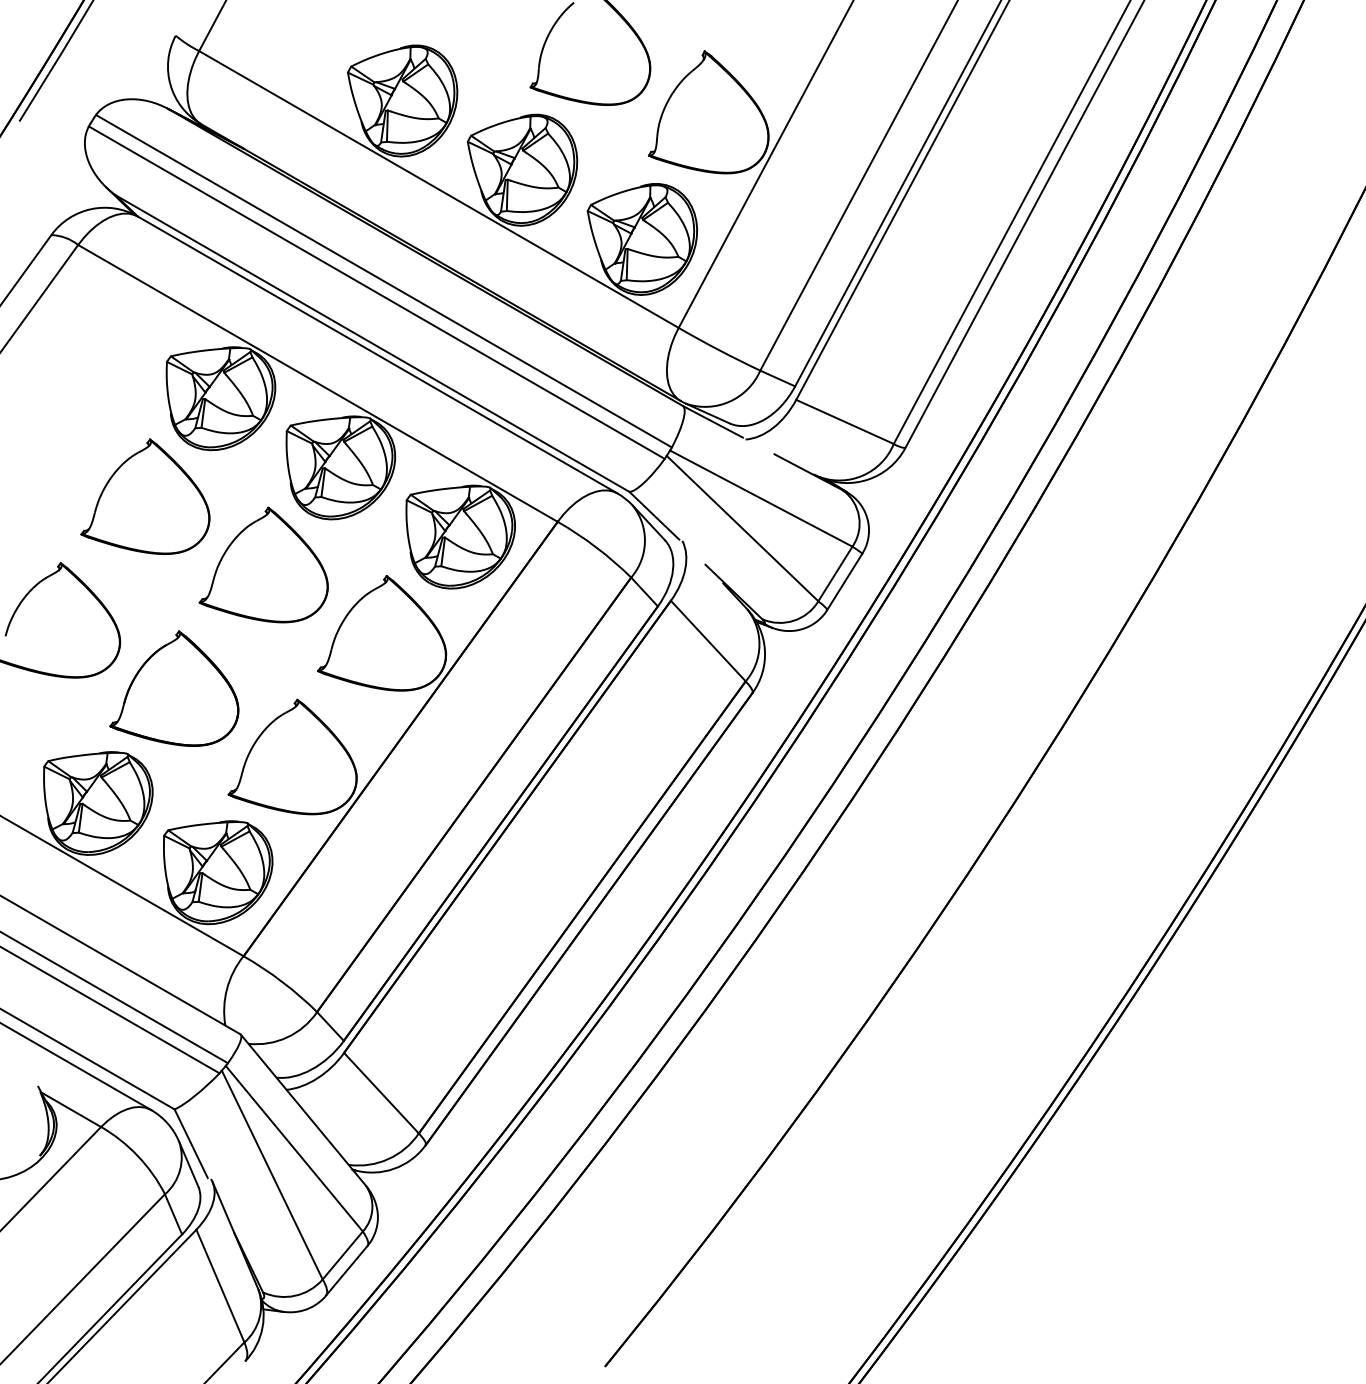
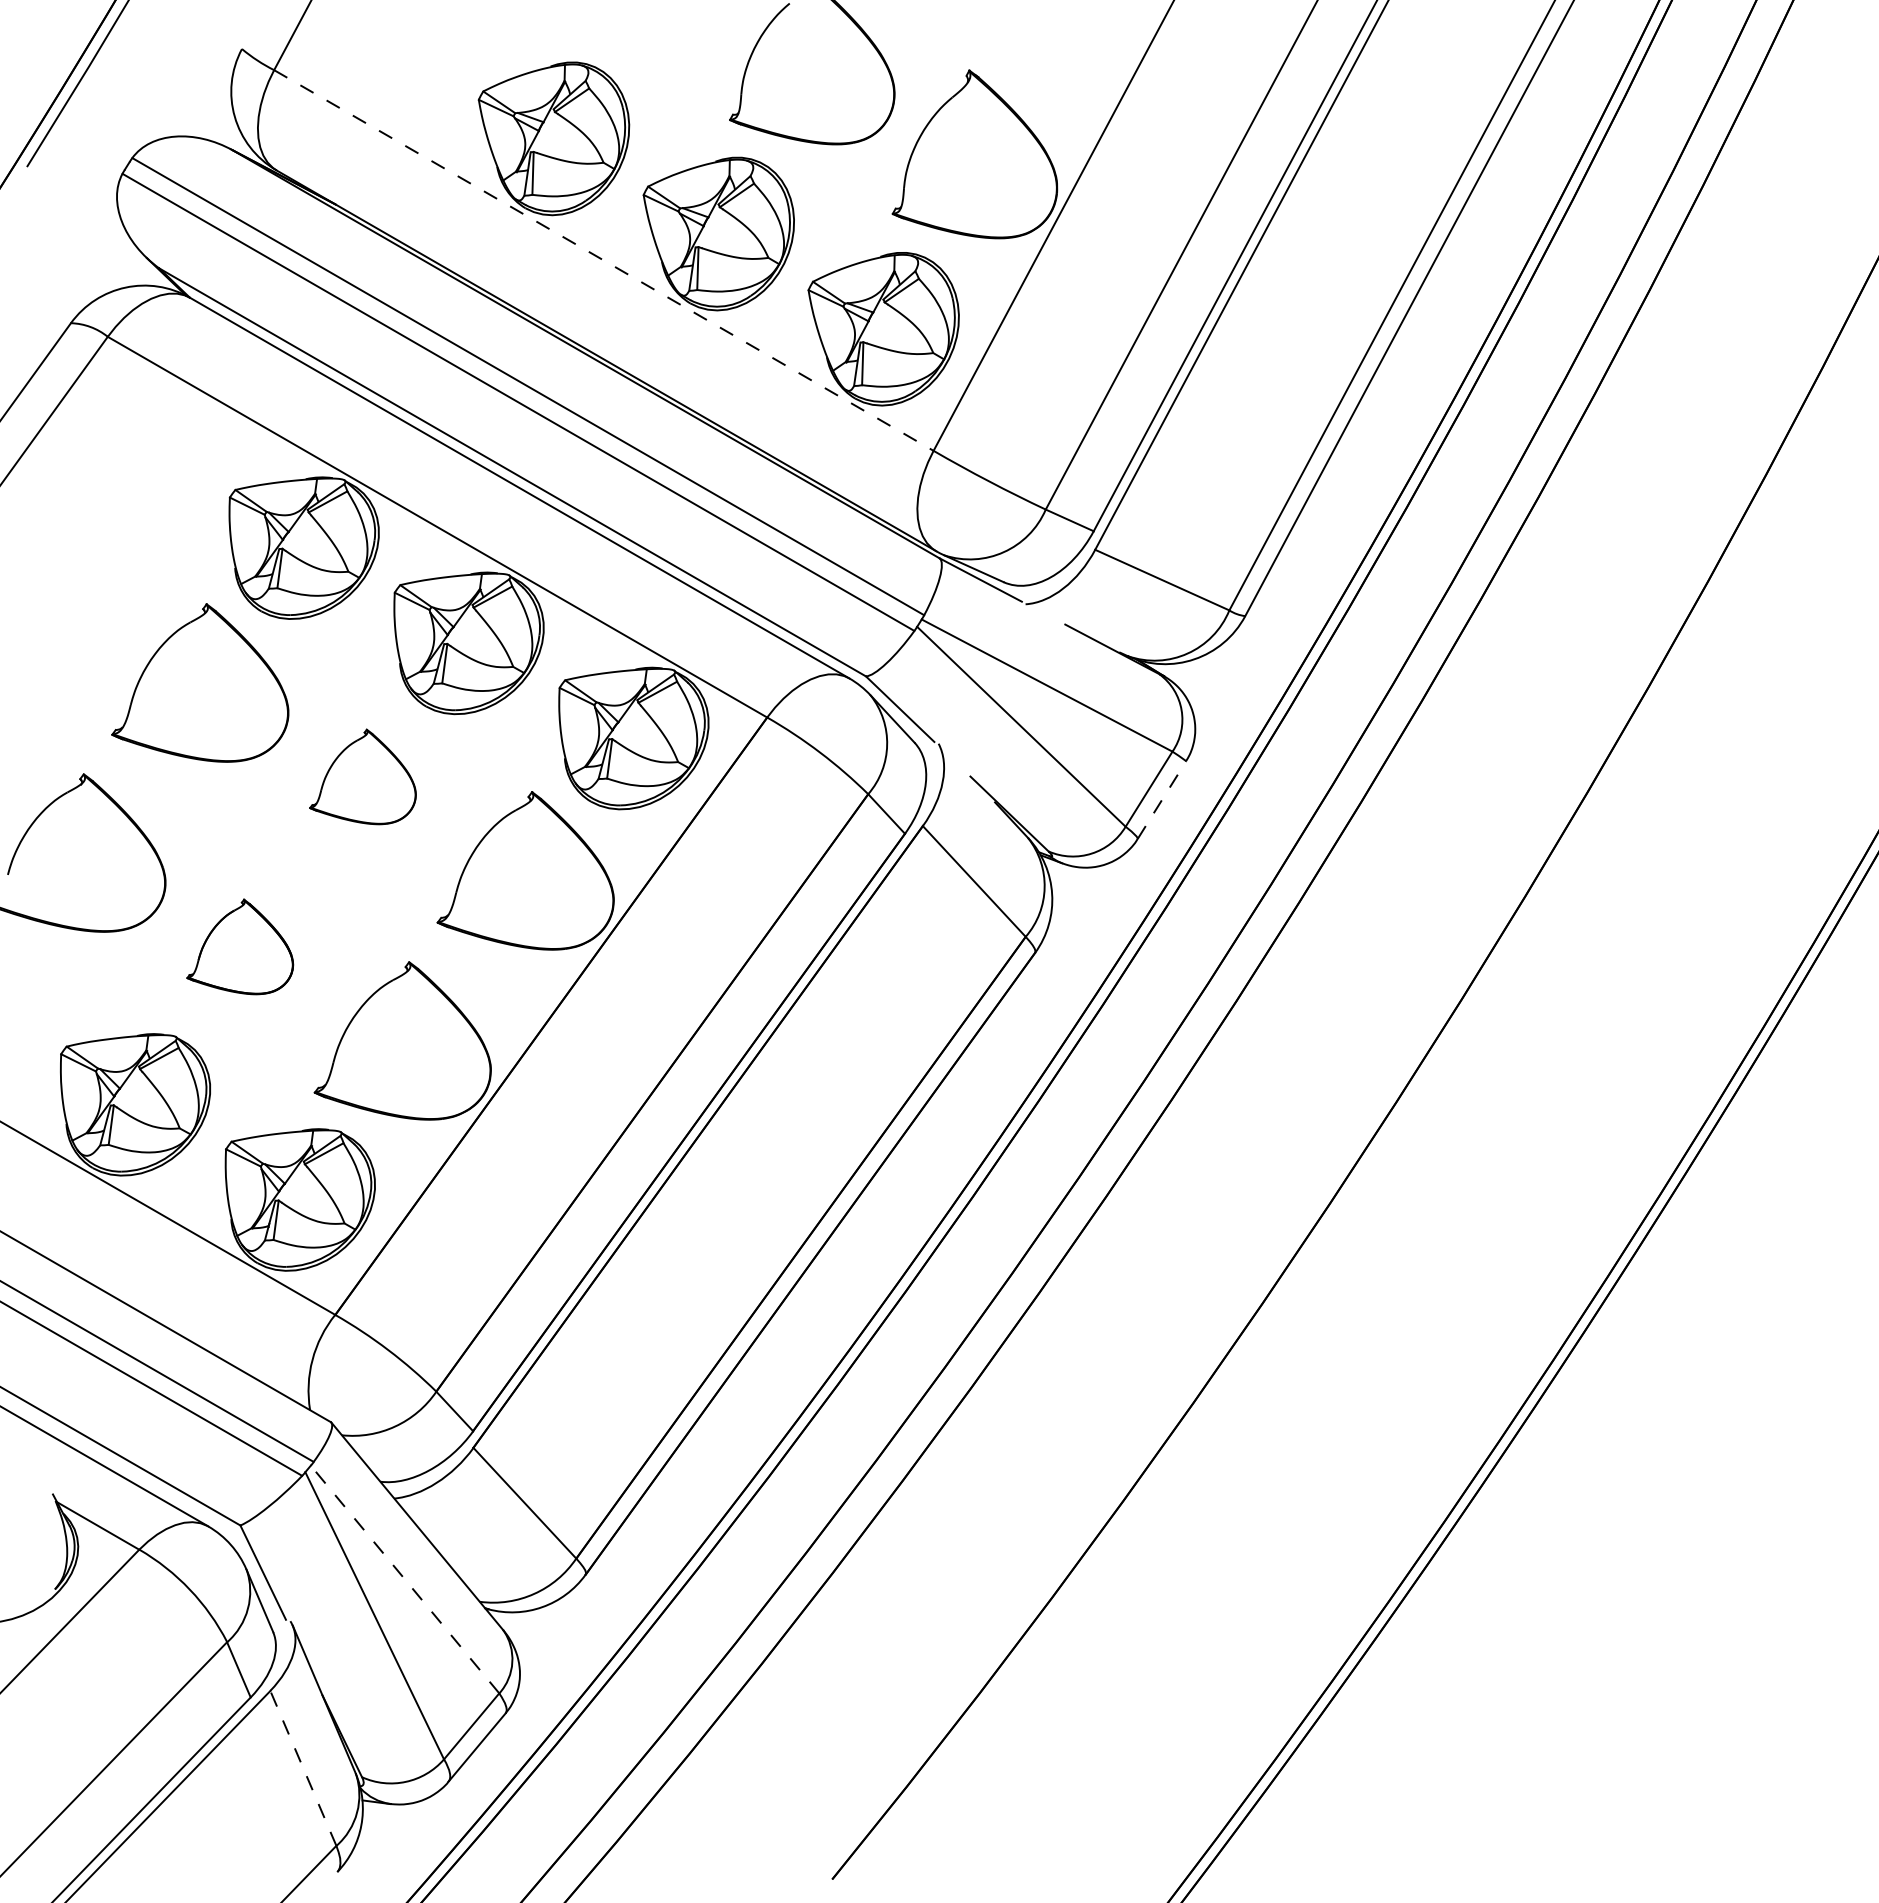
line: (438, 189) -> (603, 260), solid -> dashed
part: (263, 564) -> (362, 776), size x0.6
line: (844, 582) -> (1161, 800), solid -> dashed
part: (174, 688) -> (240, 946), size x0.6
line: (294, 1148) -> (405, 1579), solid -> dashed
line: (220, 1285) -> (303, 1767), solid -> dashed

